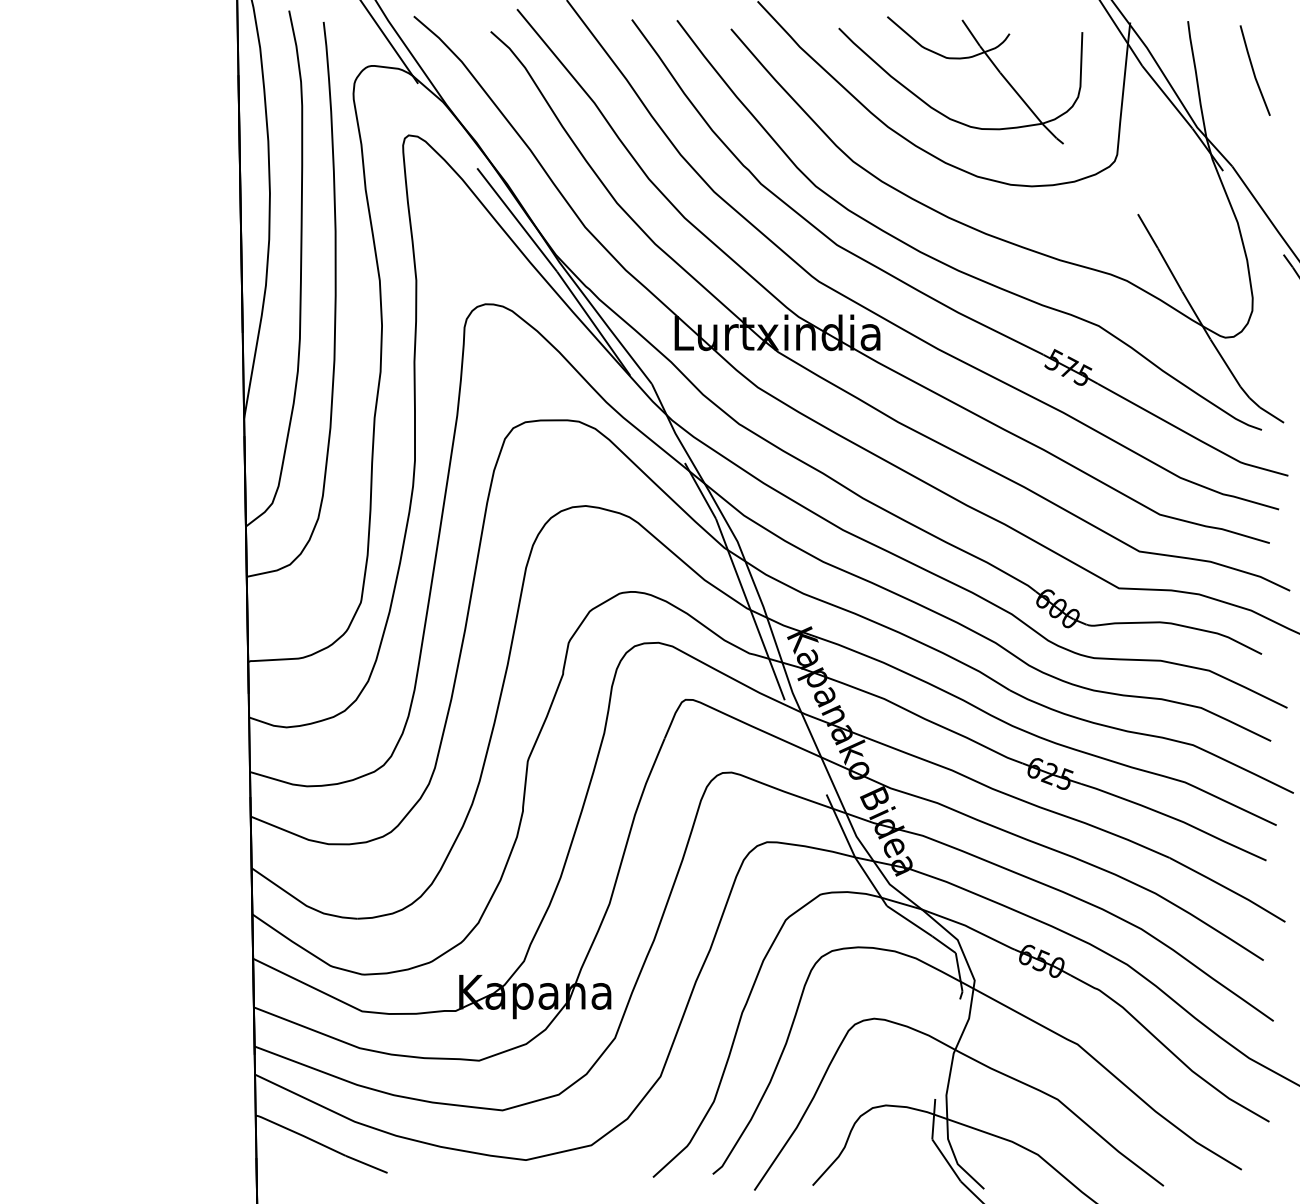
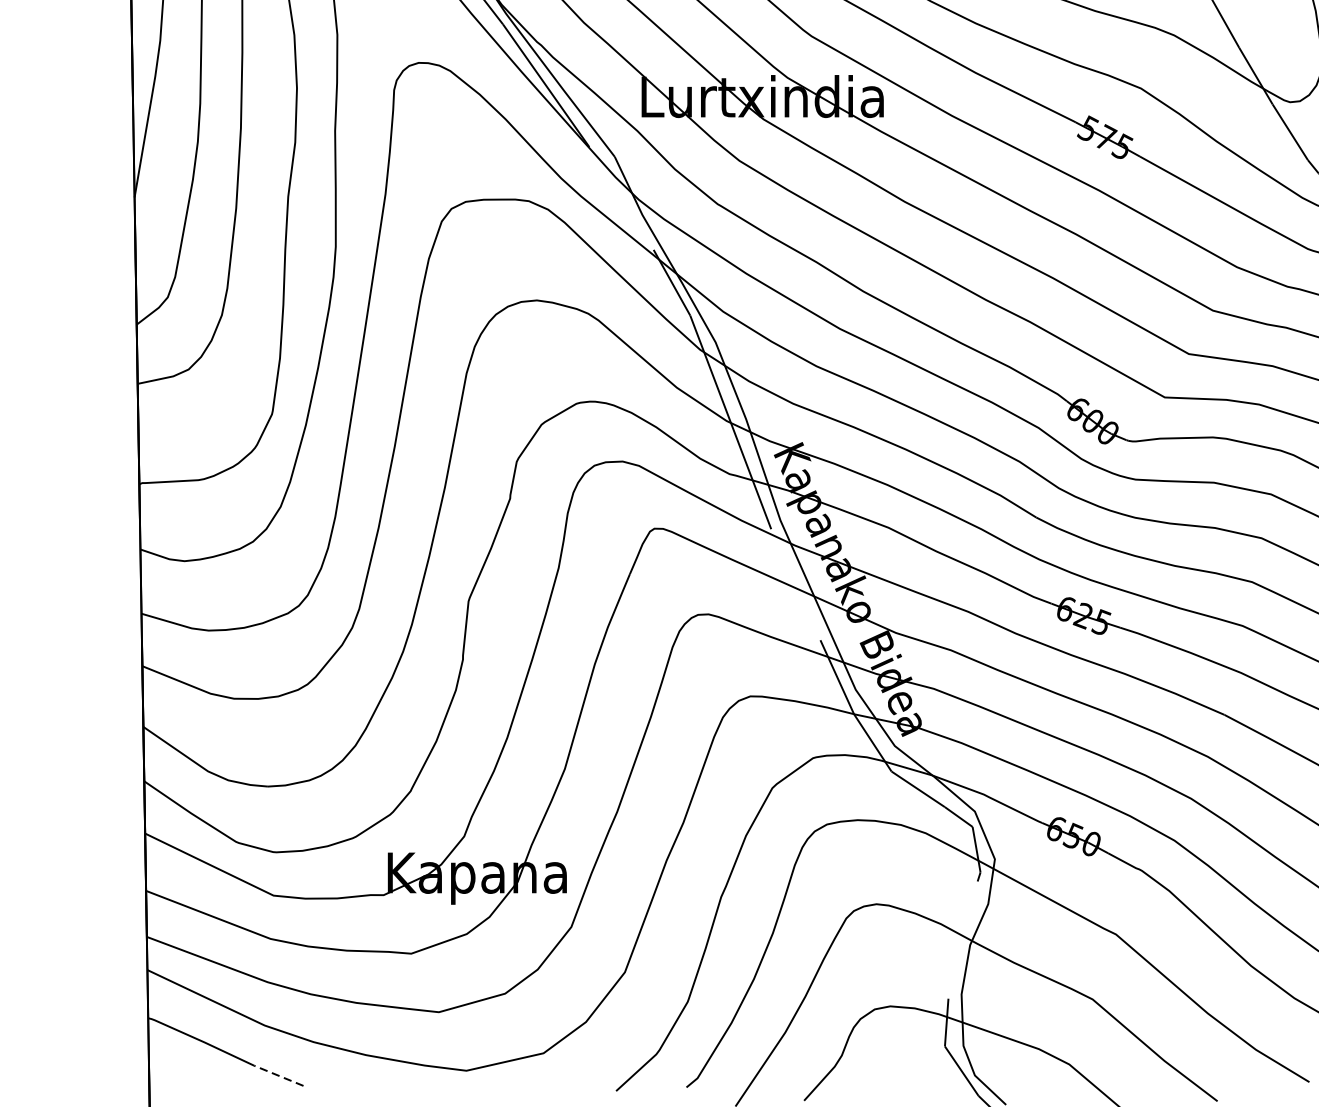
line: (366, 1164) -> (278, 1075), solid -> dashed

